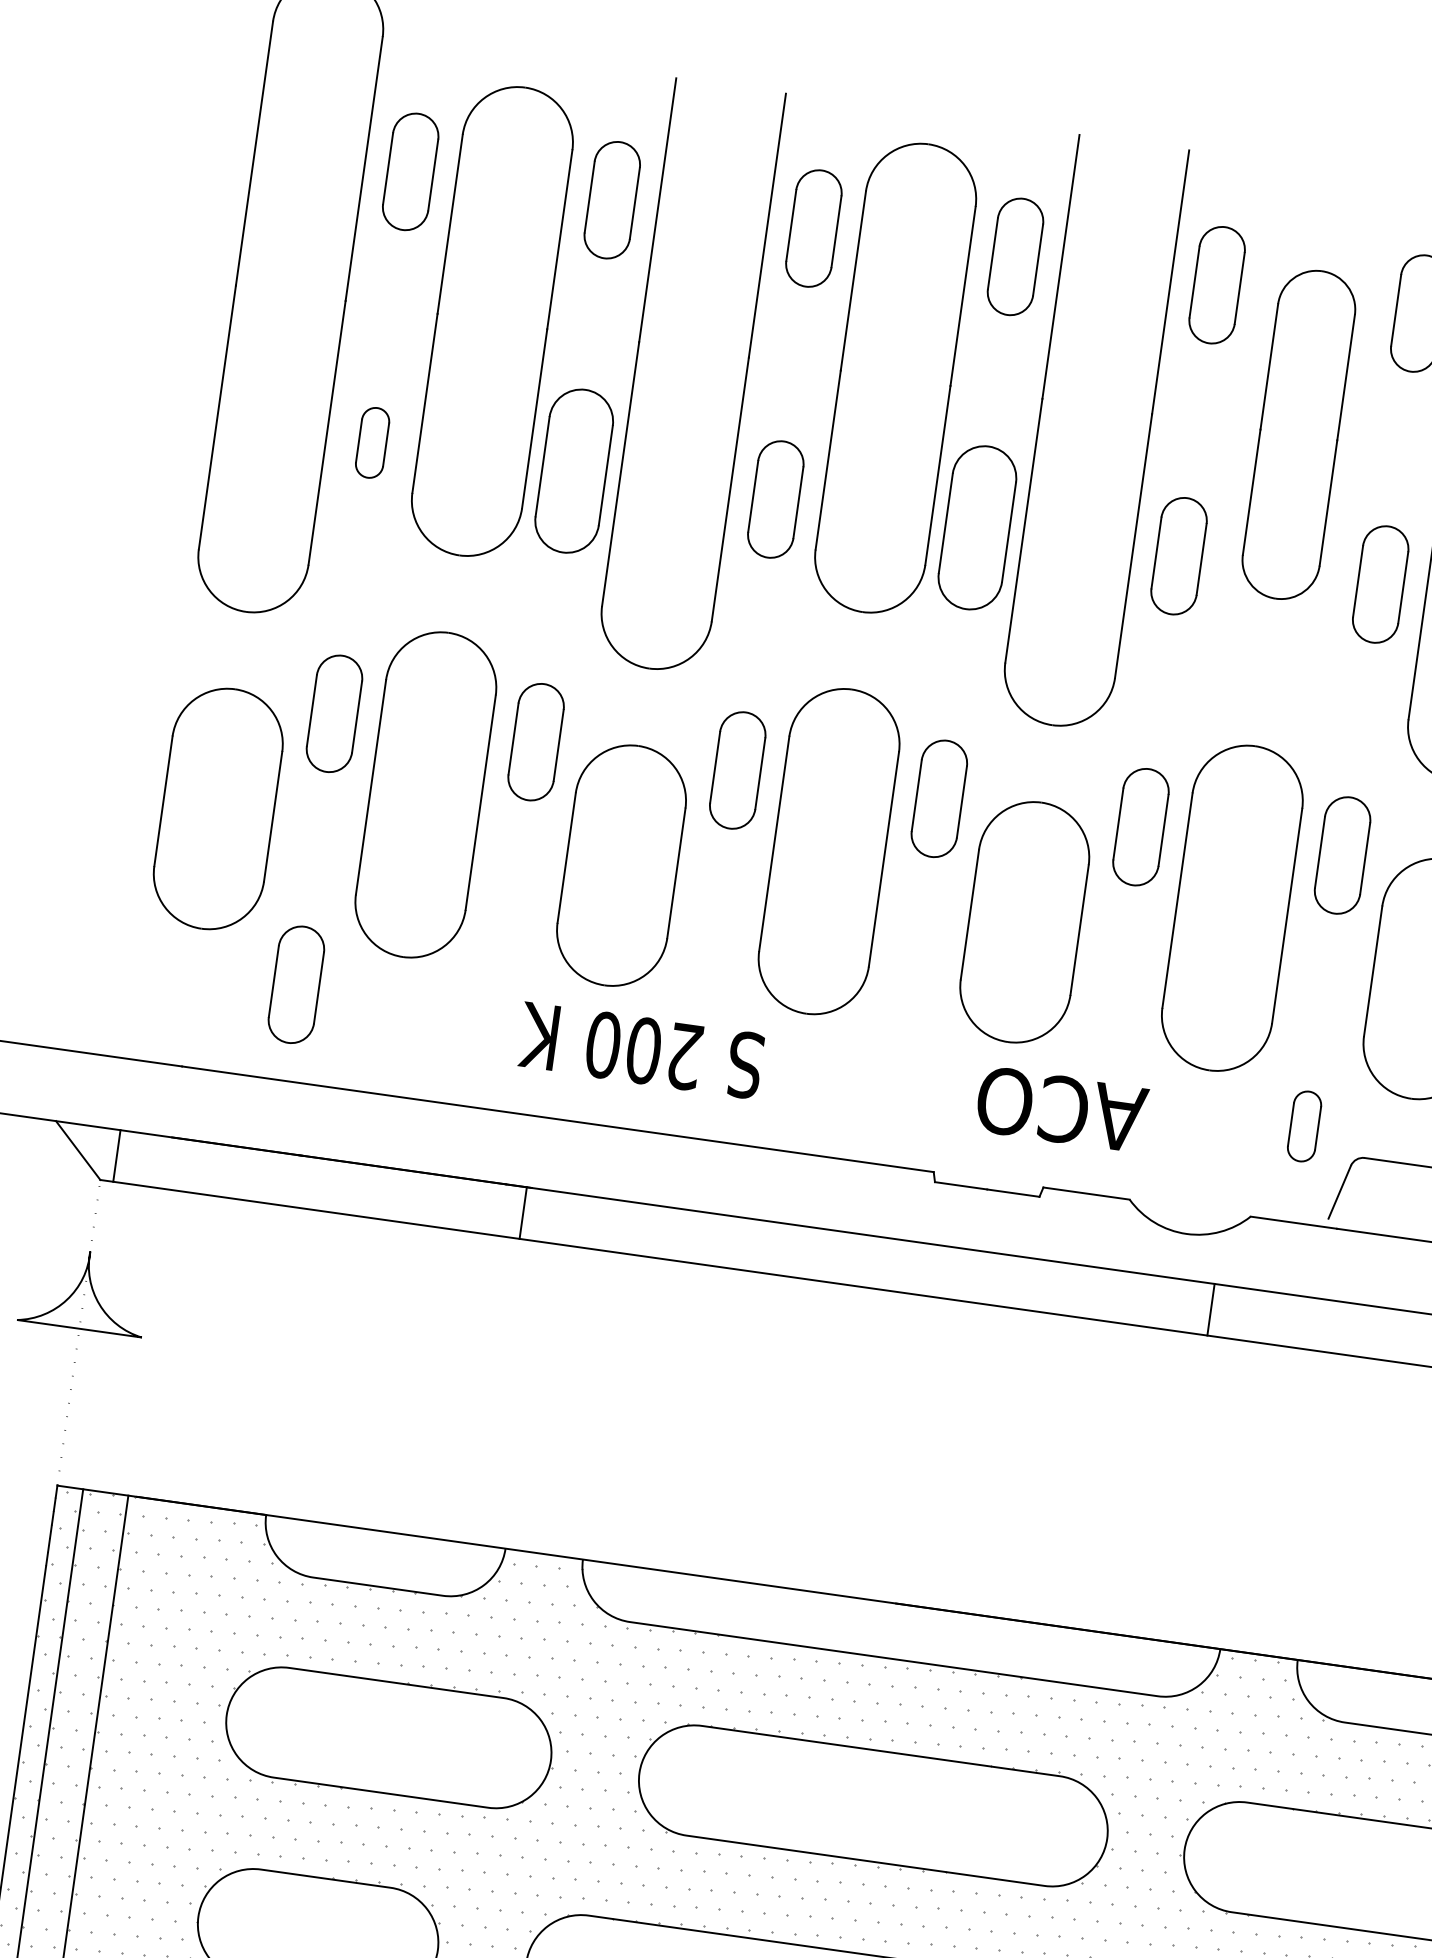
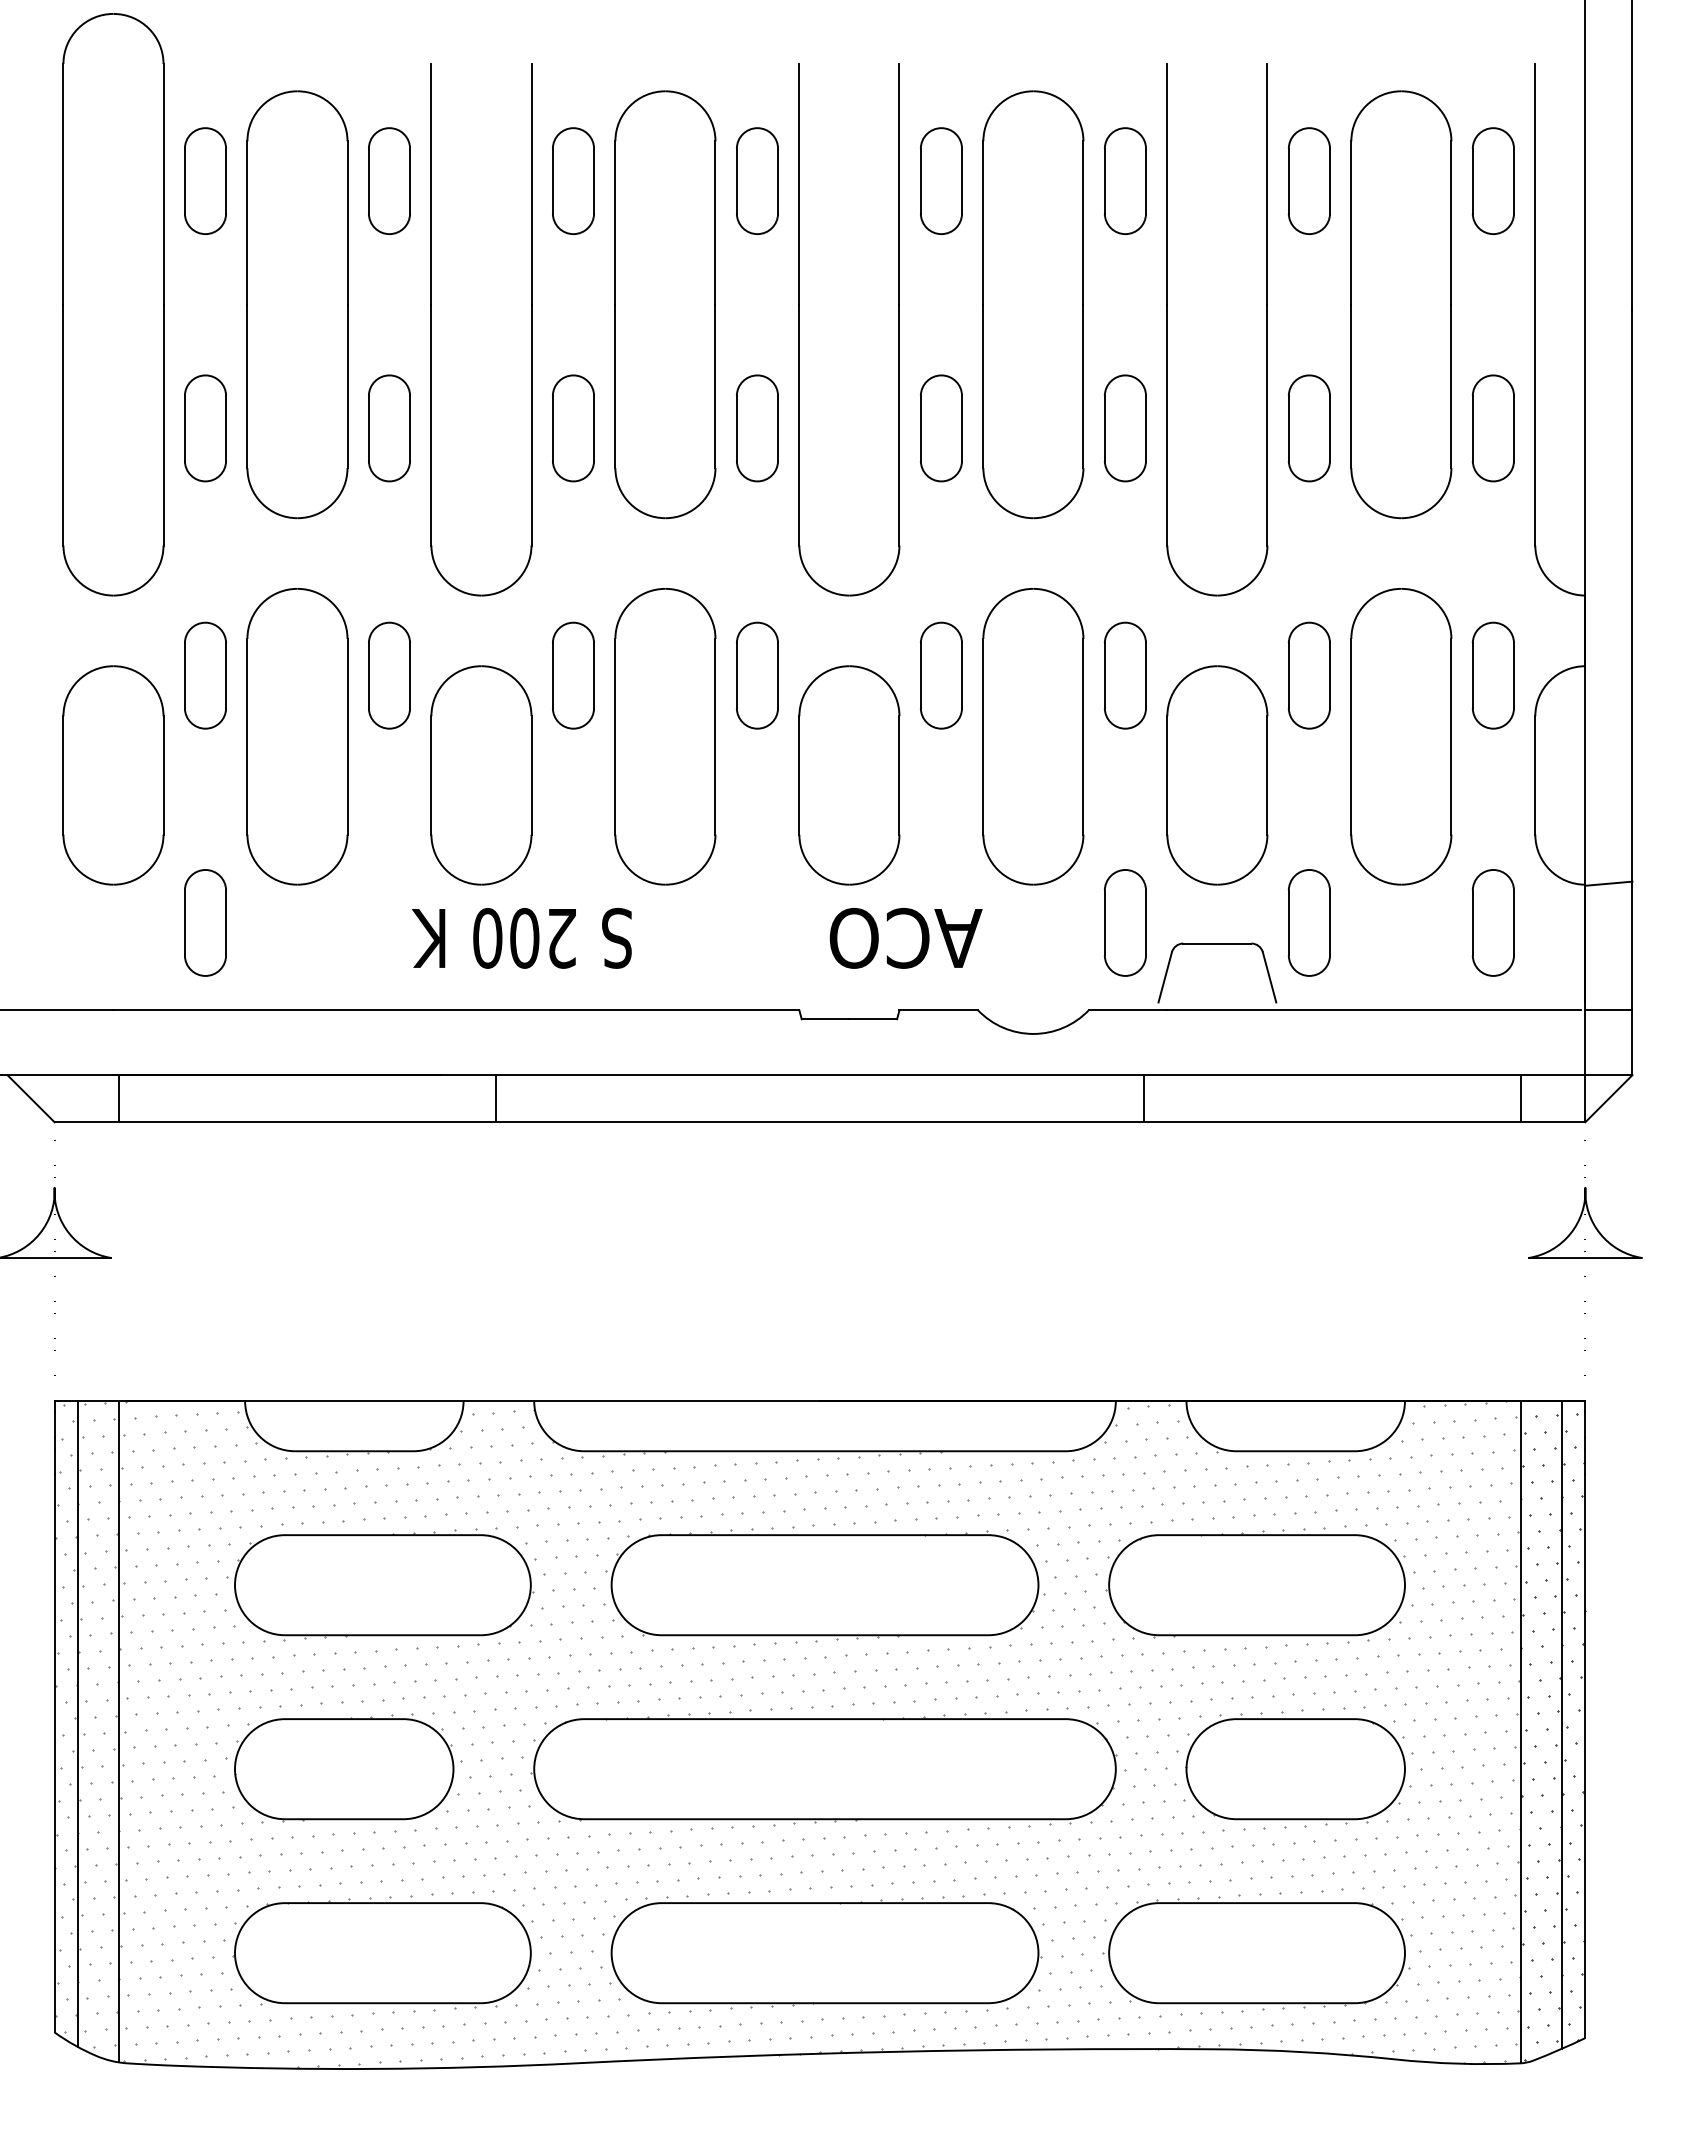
part: (1299, 434) -> (1033, 304), size x1.43
part: (372, 442) -> (205, 428), size x1.67
part: (574, 471) -> (389, 428), size x0.71
part: (977, 527) -> (757, 428), size x0.71
part: (1304, 1125) -> (1125, 922), size x1.67
line: (117, 1155) -> (119, 1098), moved
line: (523, 1212) -> (496, 1098), moved
line: (1210, 1309) -> (1143, 1098), moved

